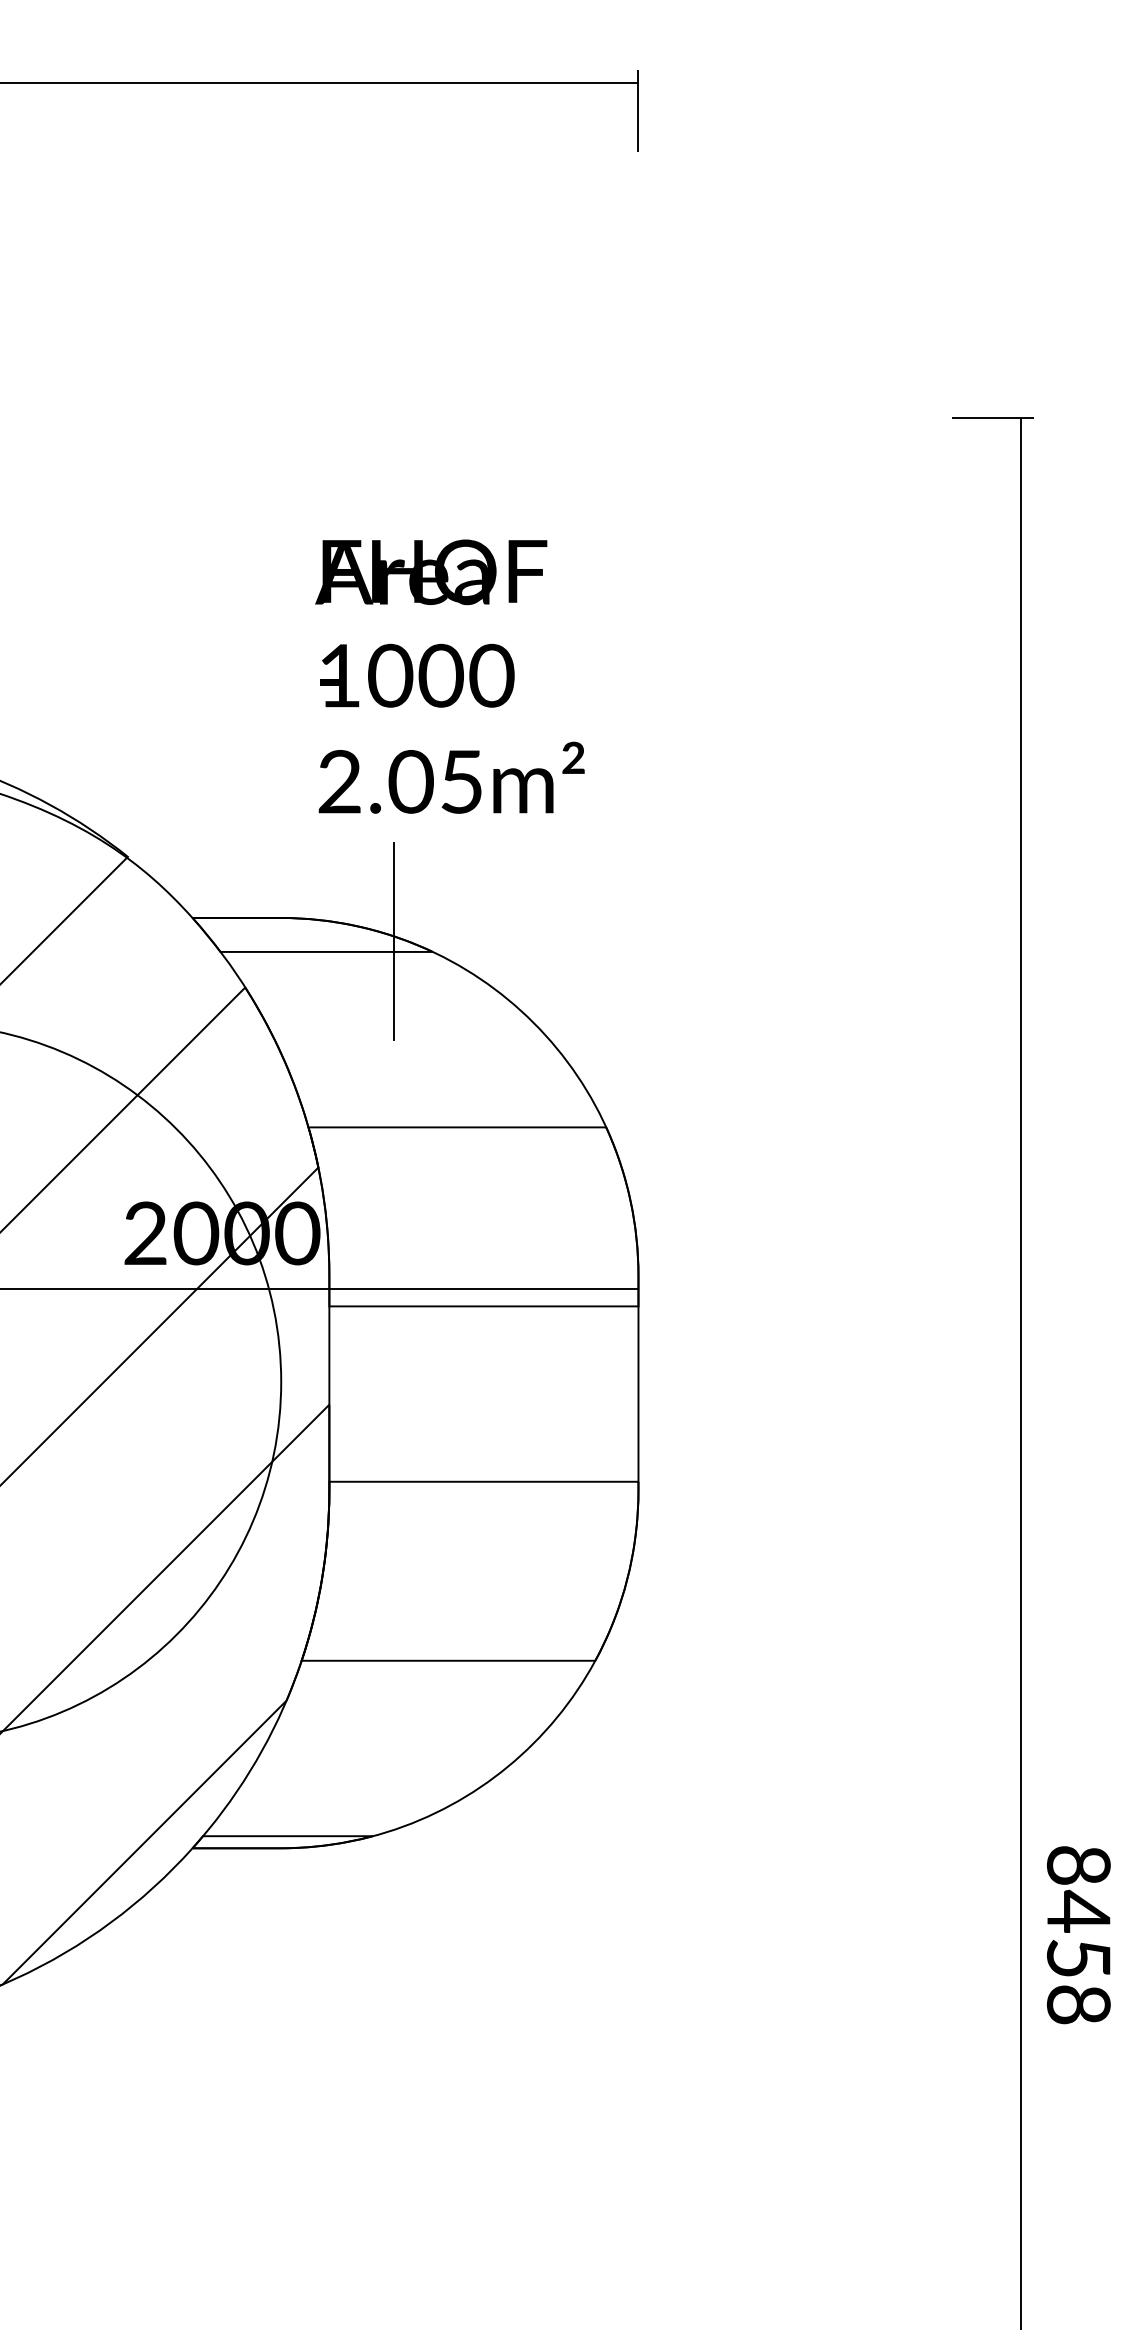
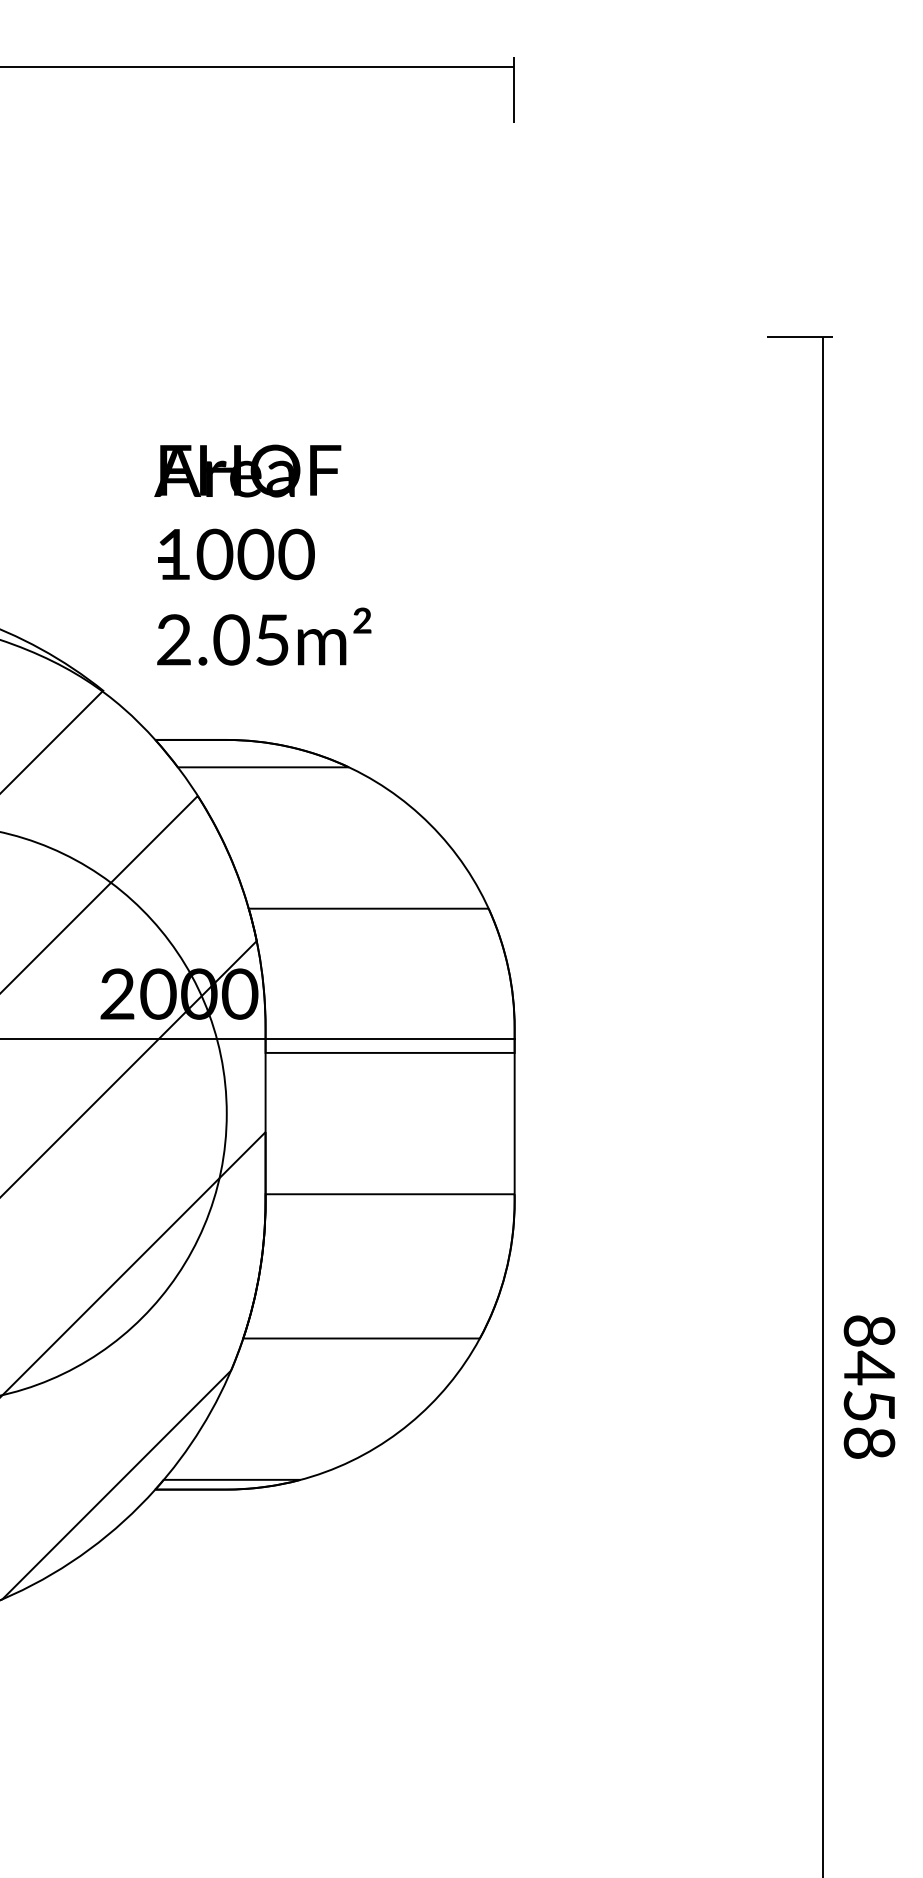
text: (449, 676) -> (262, 555), moved
line: (394, 941) -> (318, 758), removed
text: (1078, 1935) -> (869, 1387), moved

